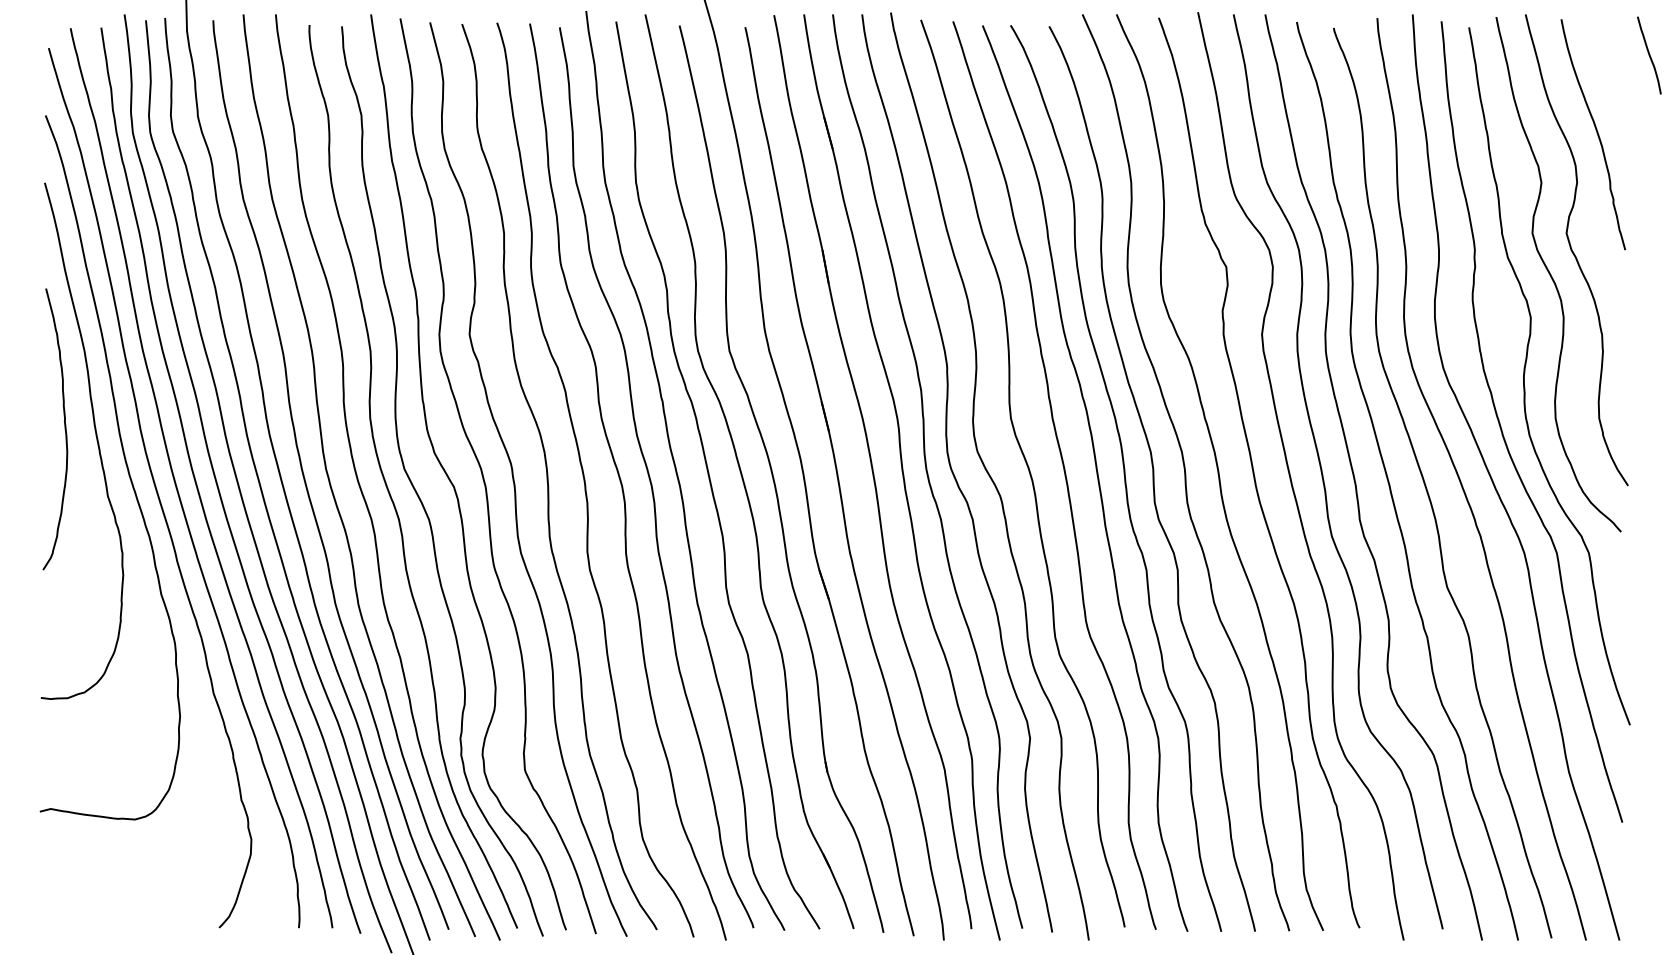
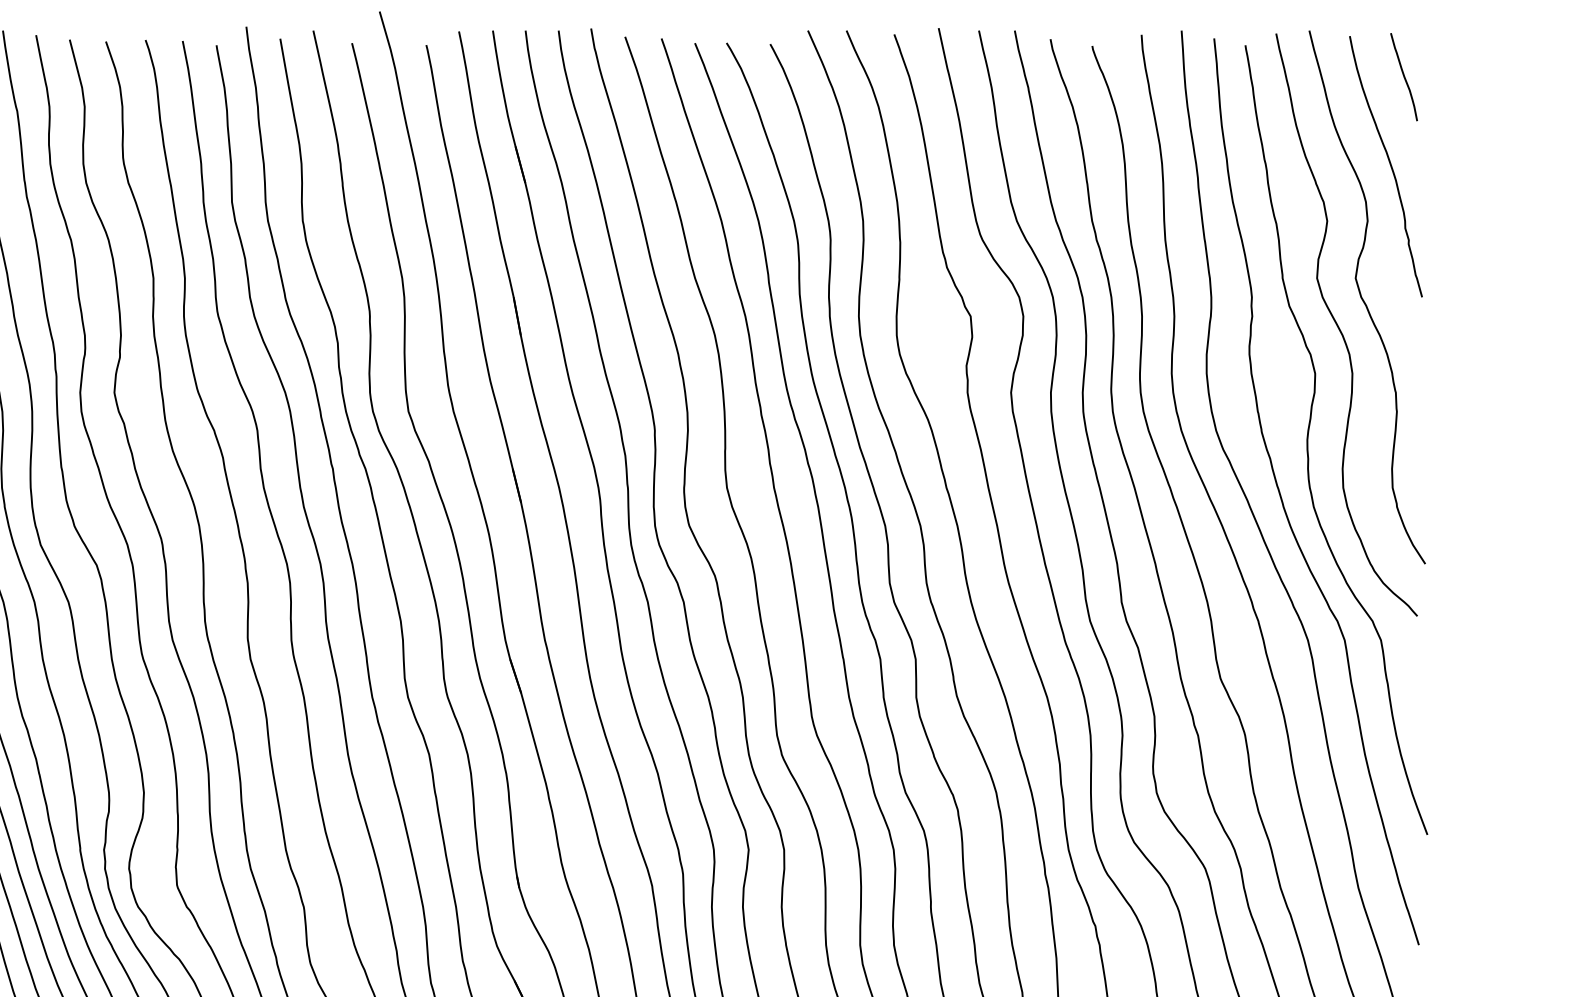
curve: (1649, 55) -> (1404, 77), moved

